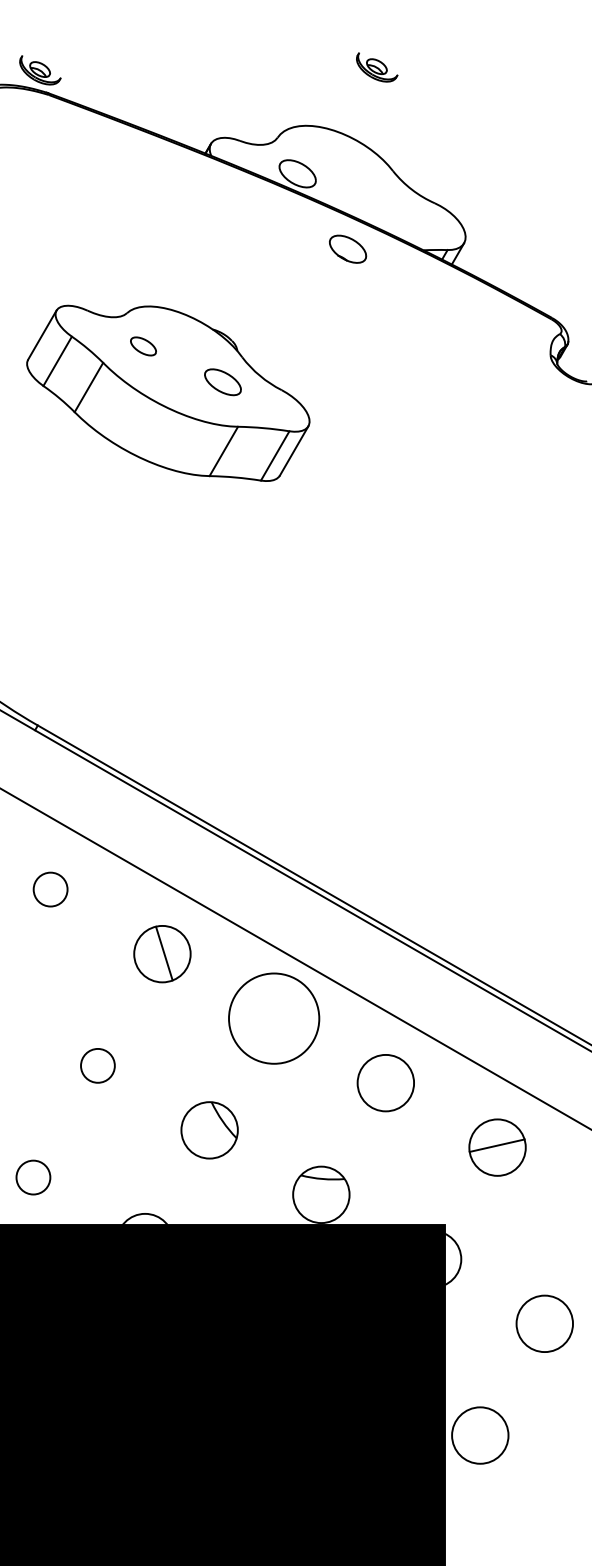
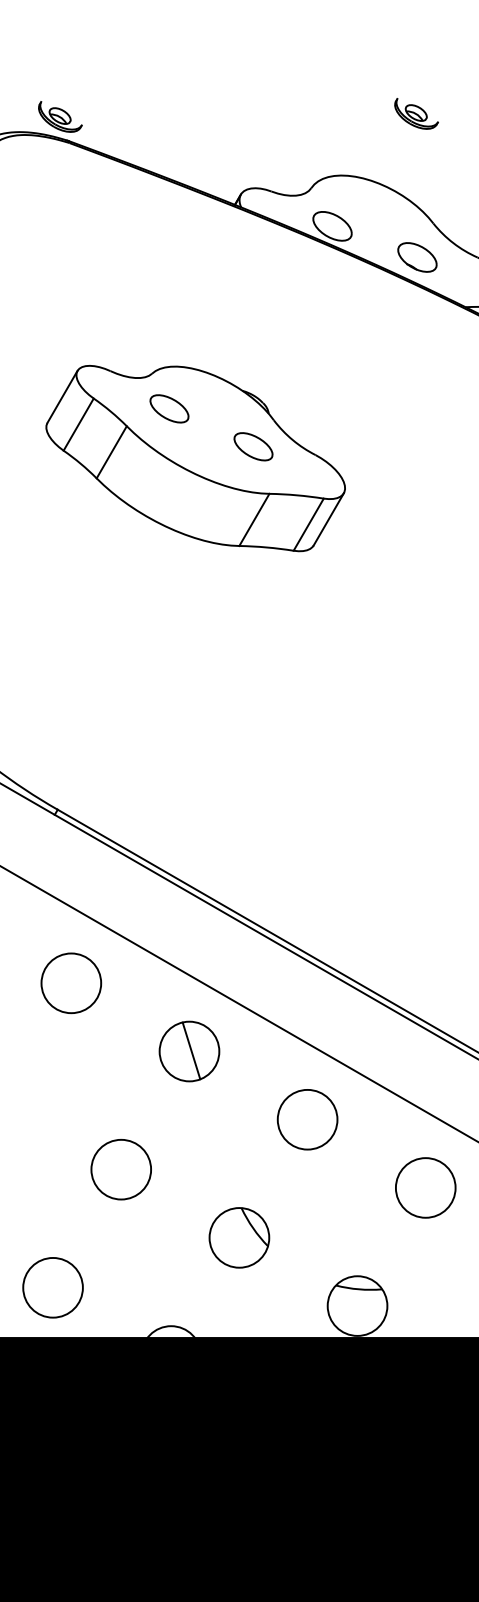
part: (348, 248) -> (417, 256), moved
part: (143, 346) -> (169, 408), size x1.43
circle: (50, 889) -> (71, 983), size x1.67
circle: (273, 1018) -> (306, 1119), size x0.62
circle: (97, 1065) -> (120, 1169), size x1.67
circle: (33, 1177) -> (53, 1287), size x1.67

